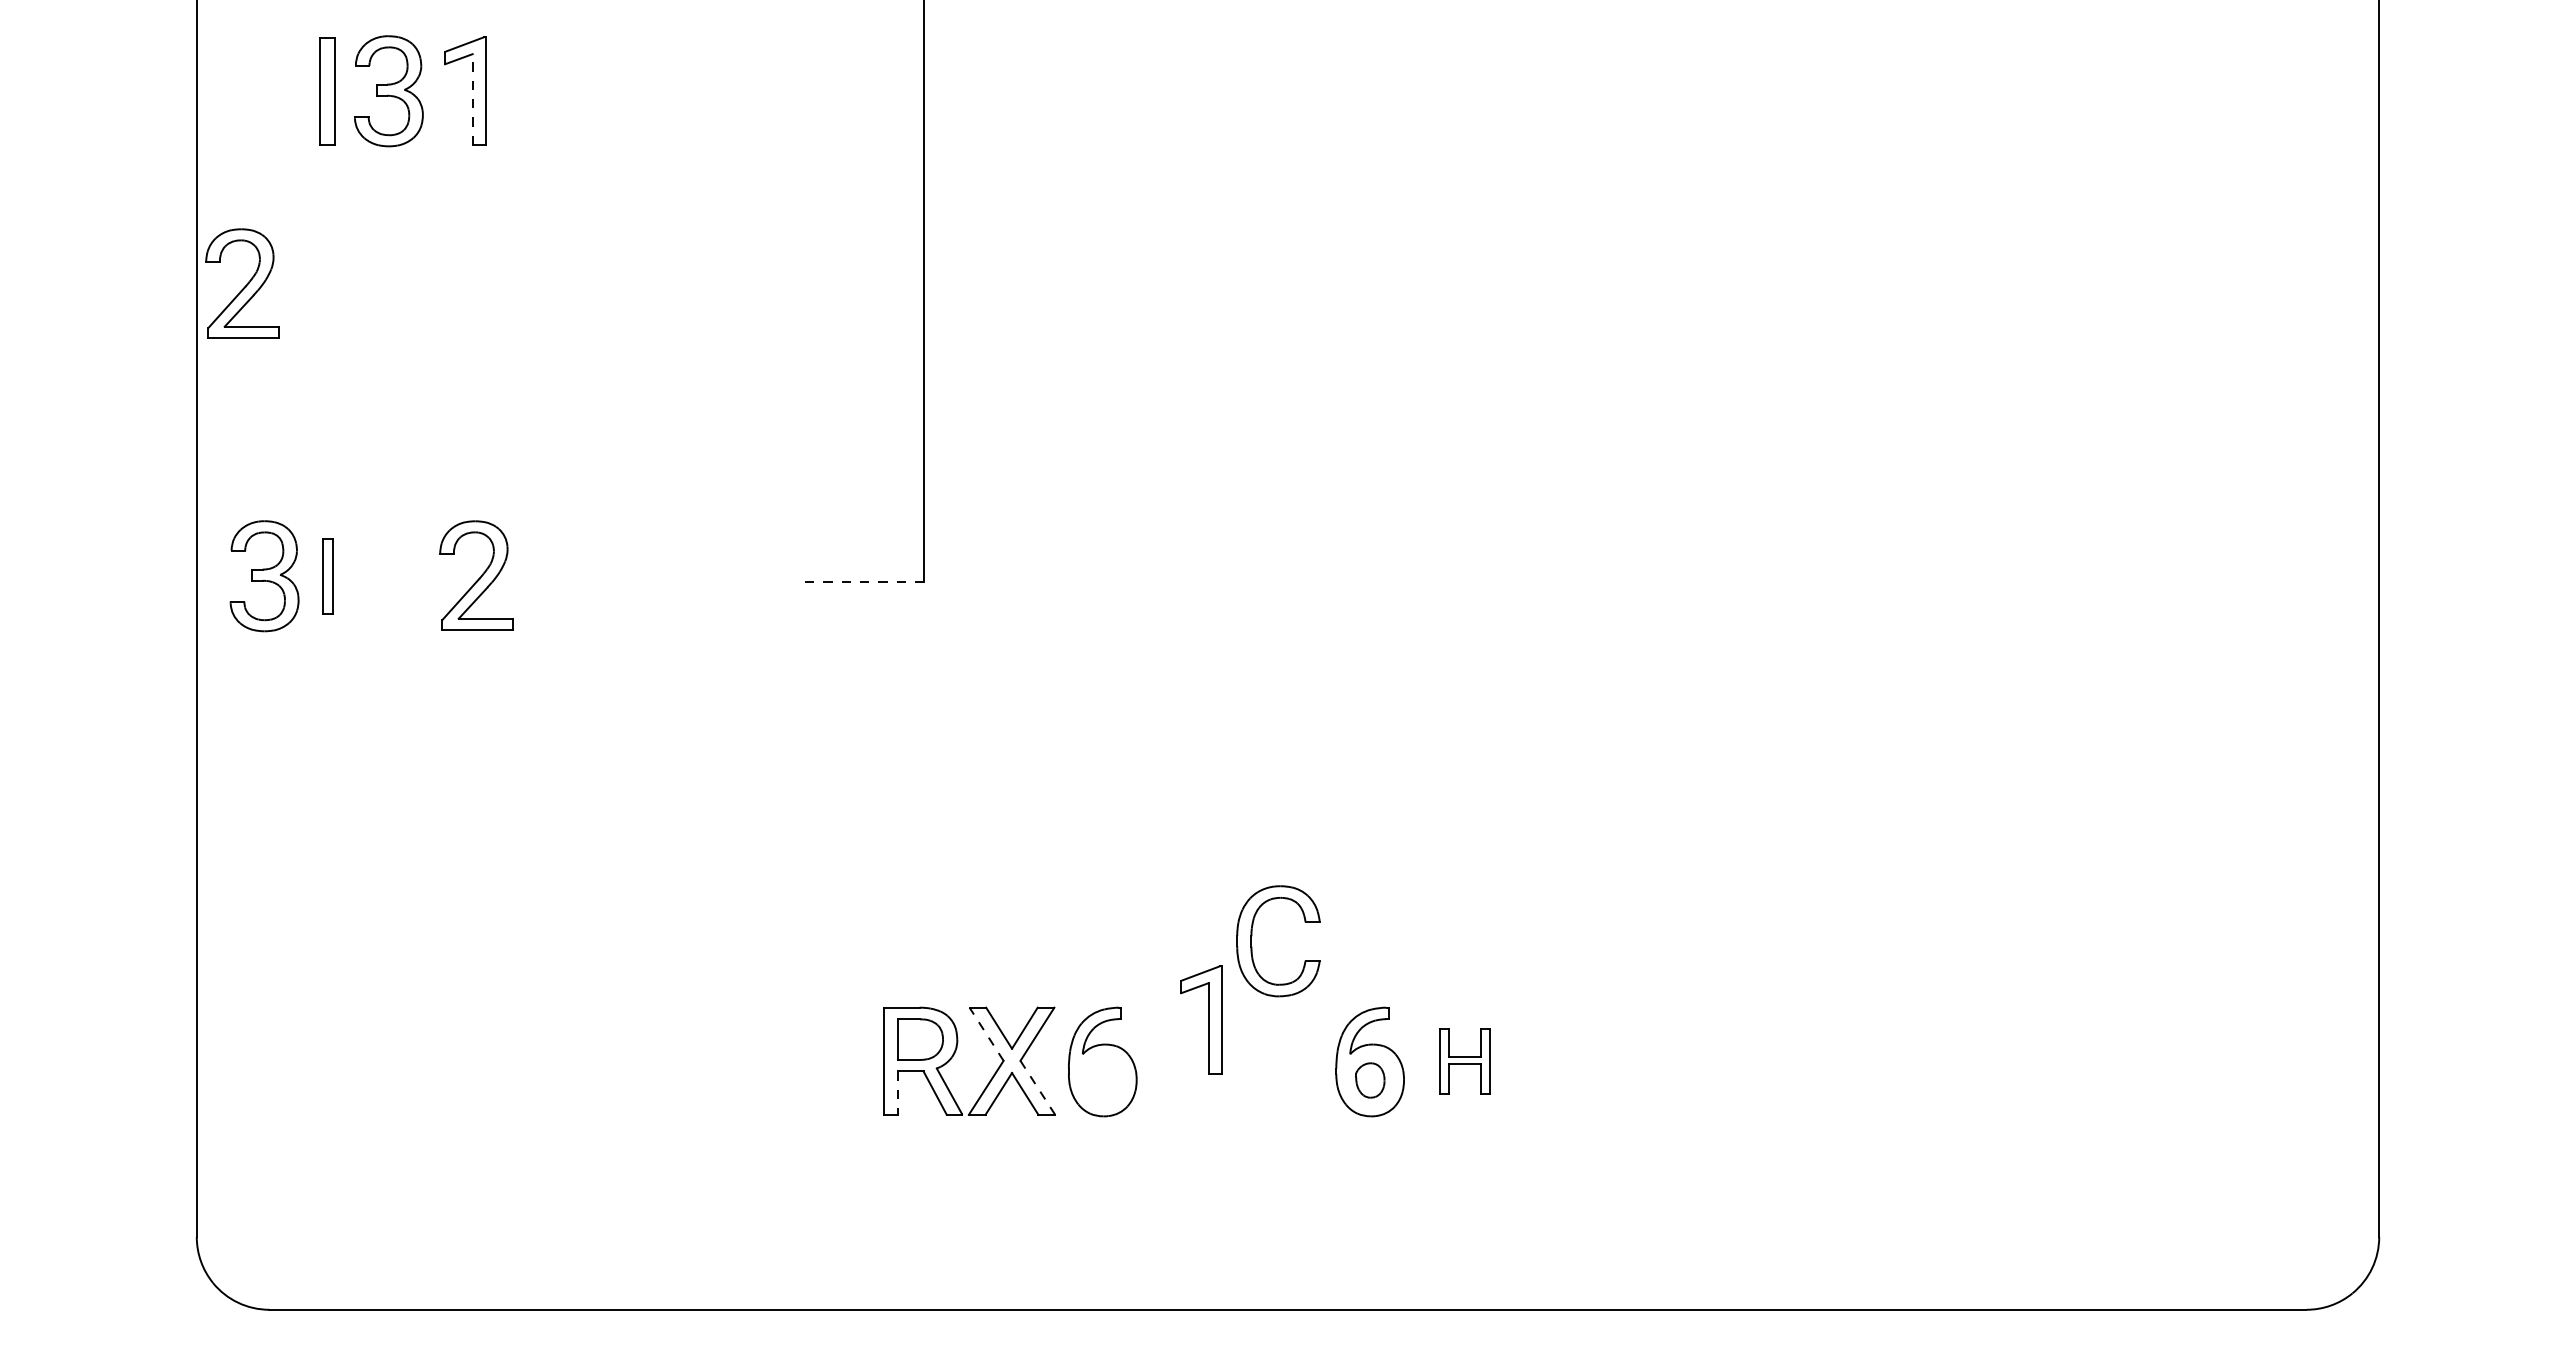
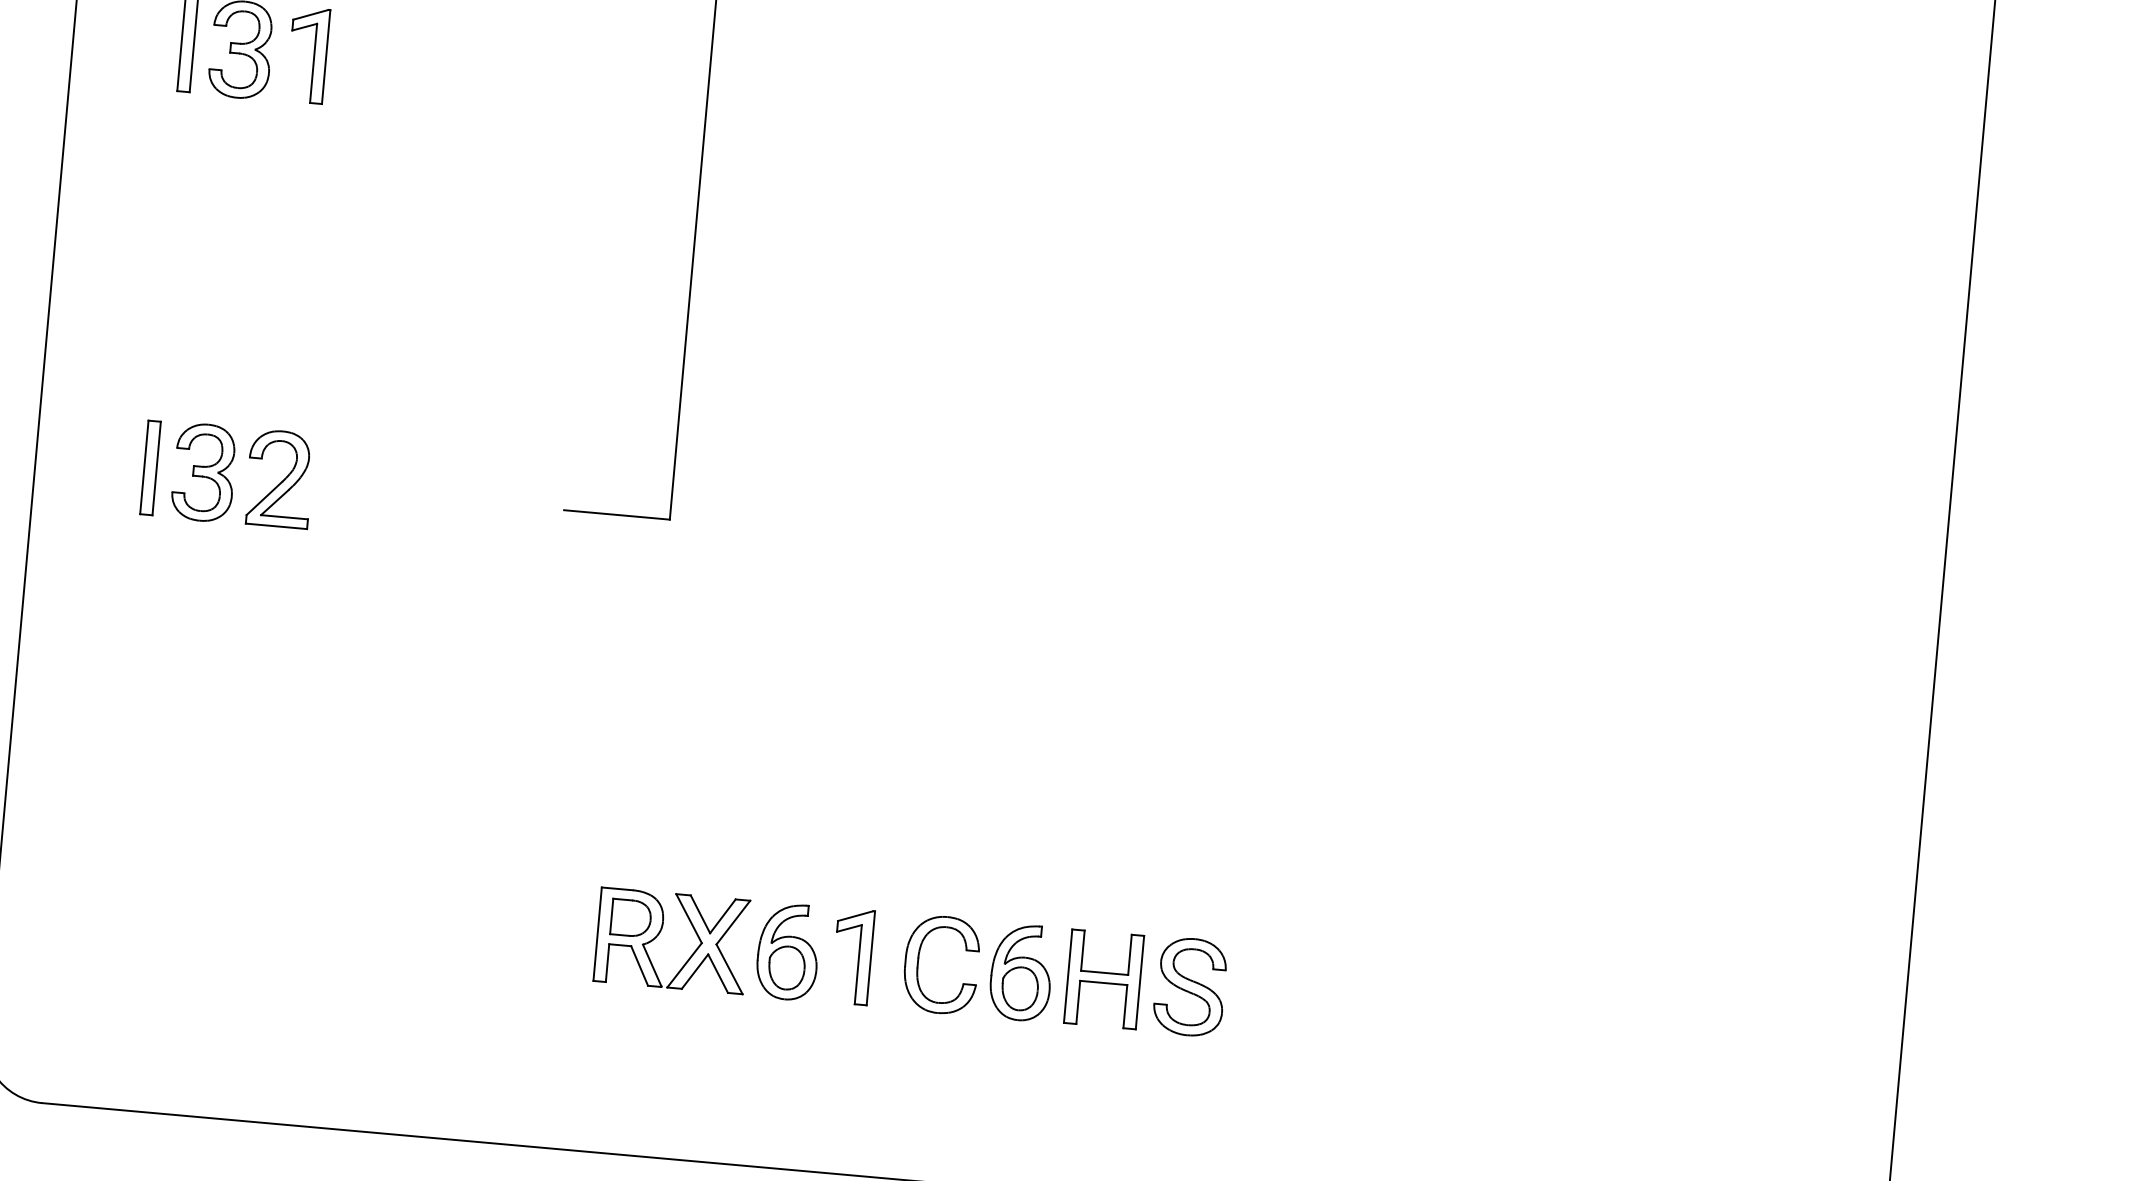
line: (472, 99) -> (313, 63), dashed -> solid
part: (242, 283) -> (98, 205), removed
part: (264, 576) -> (203, 472), moved
part: (327, 576) -> (149, 468), size x1.43
line: (863, 582) -> (616, 515), dashed -> solid
part: (1252, 936) -> (919, 958), moved
part: (1208, 1019) -> (858, 956), moved
line: (986, 1034) -> (688, 918), dashed -> solid
part: (1464, 1061) -> (1103, 979), size x1.67
part: (1563, 1061) -> (1190, 987), added
part: (1102, 1080) -> (786, 967), added
part: (1370, 1080) -> (1020, 988), size x1.43
line: (1038, 1088) -> (730, 969), dashed -> solid
line: (898, 1093) -> (607, 963), dashed -> solid

